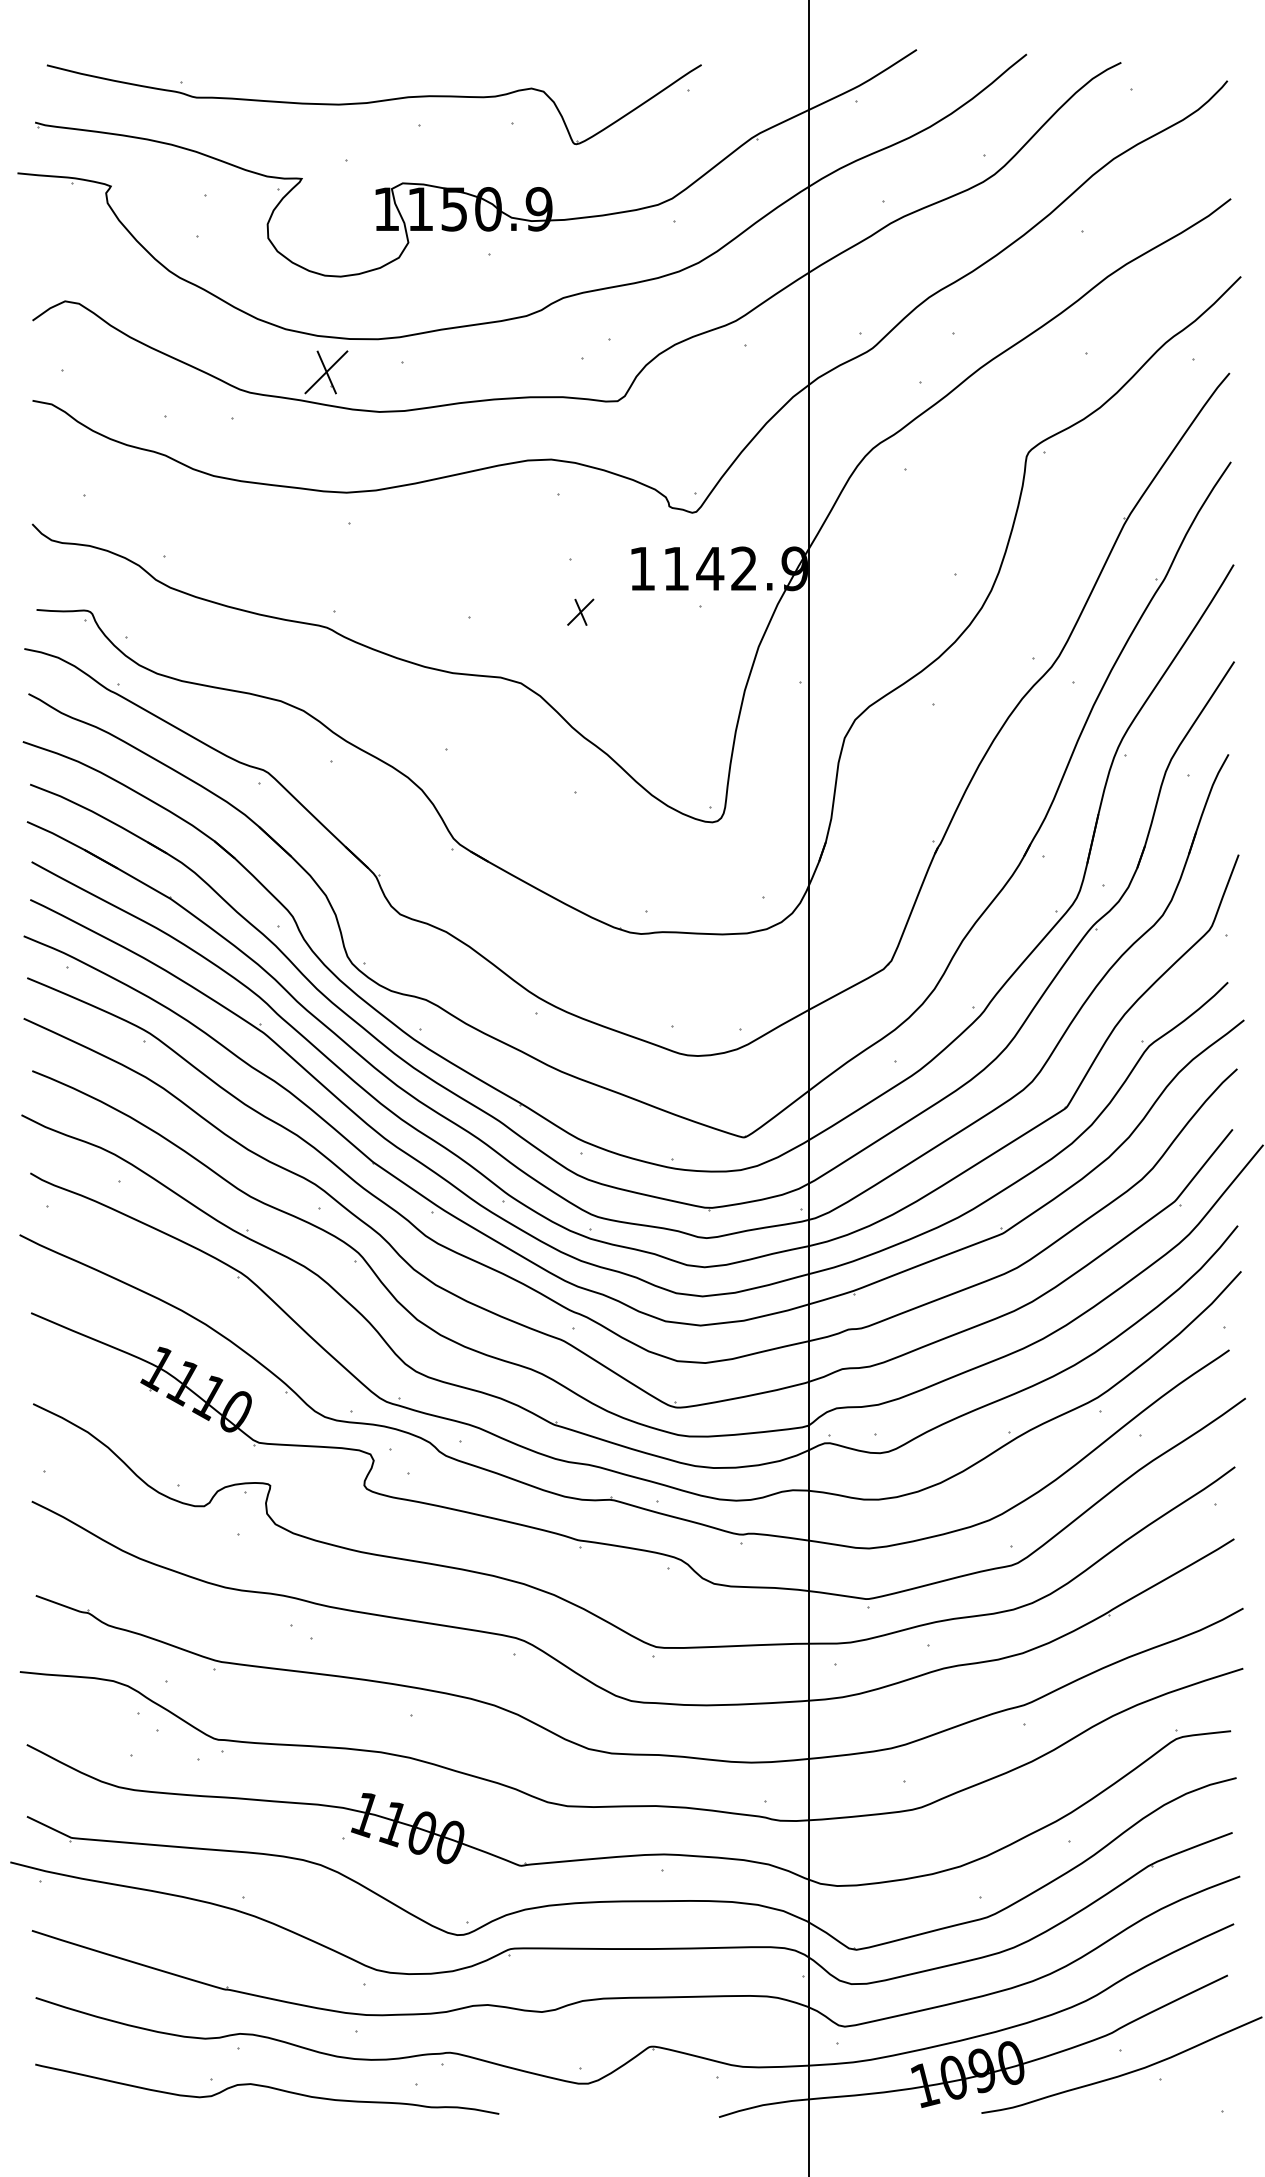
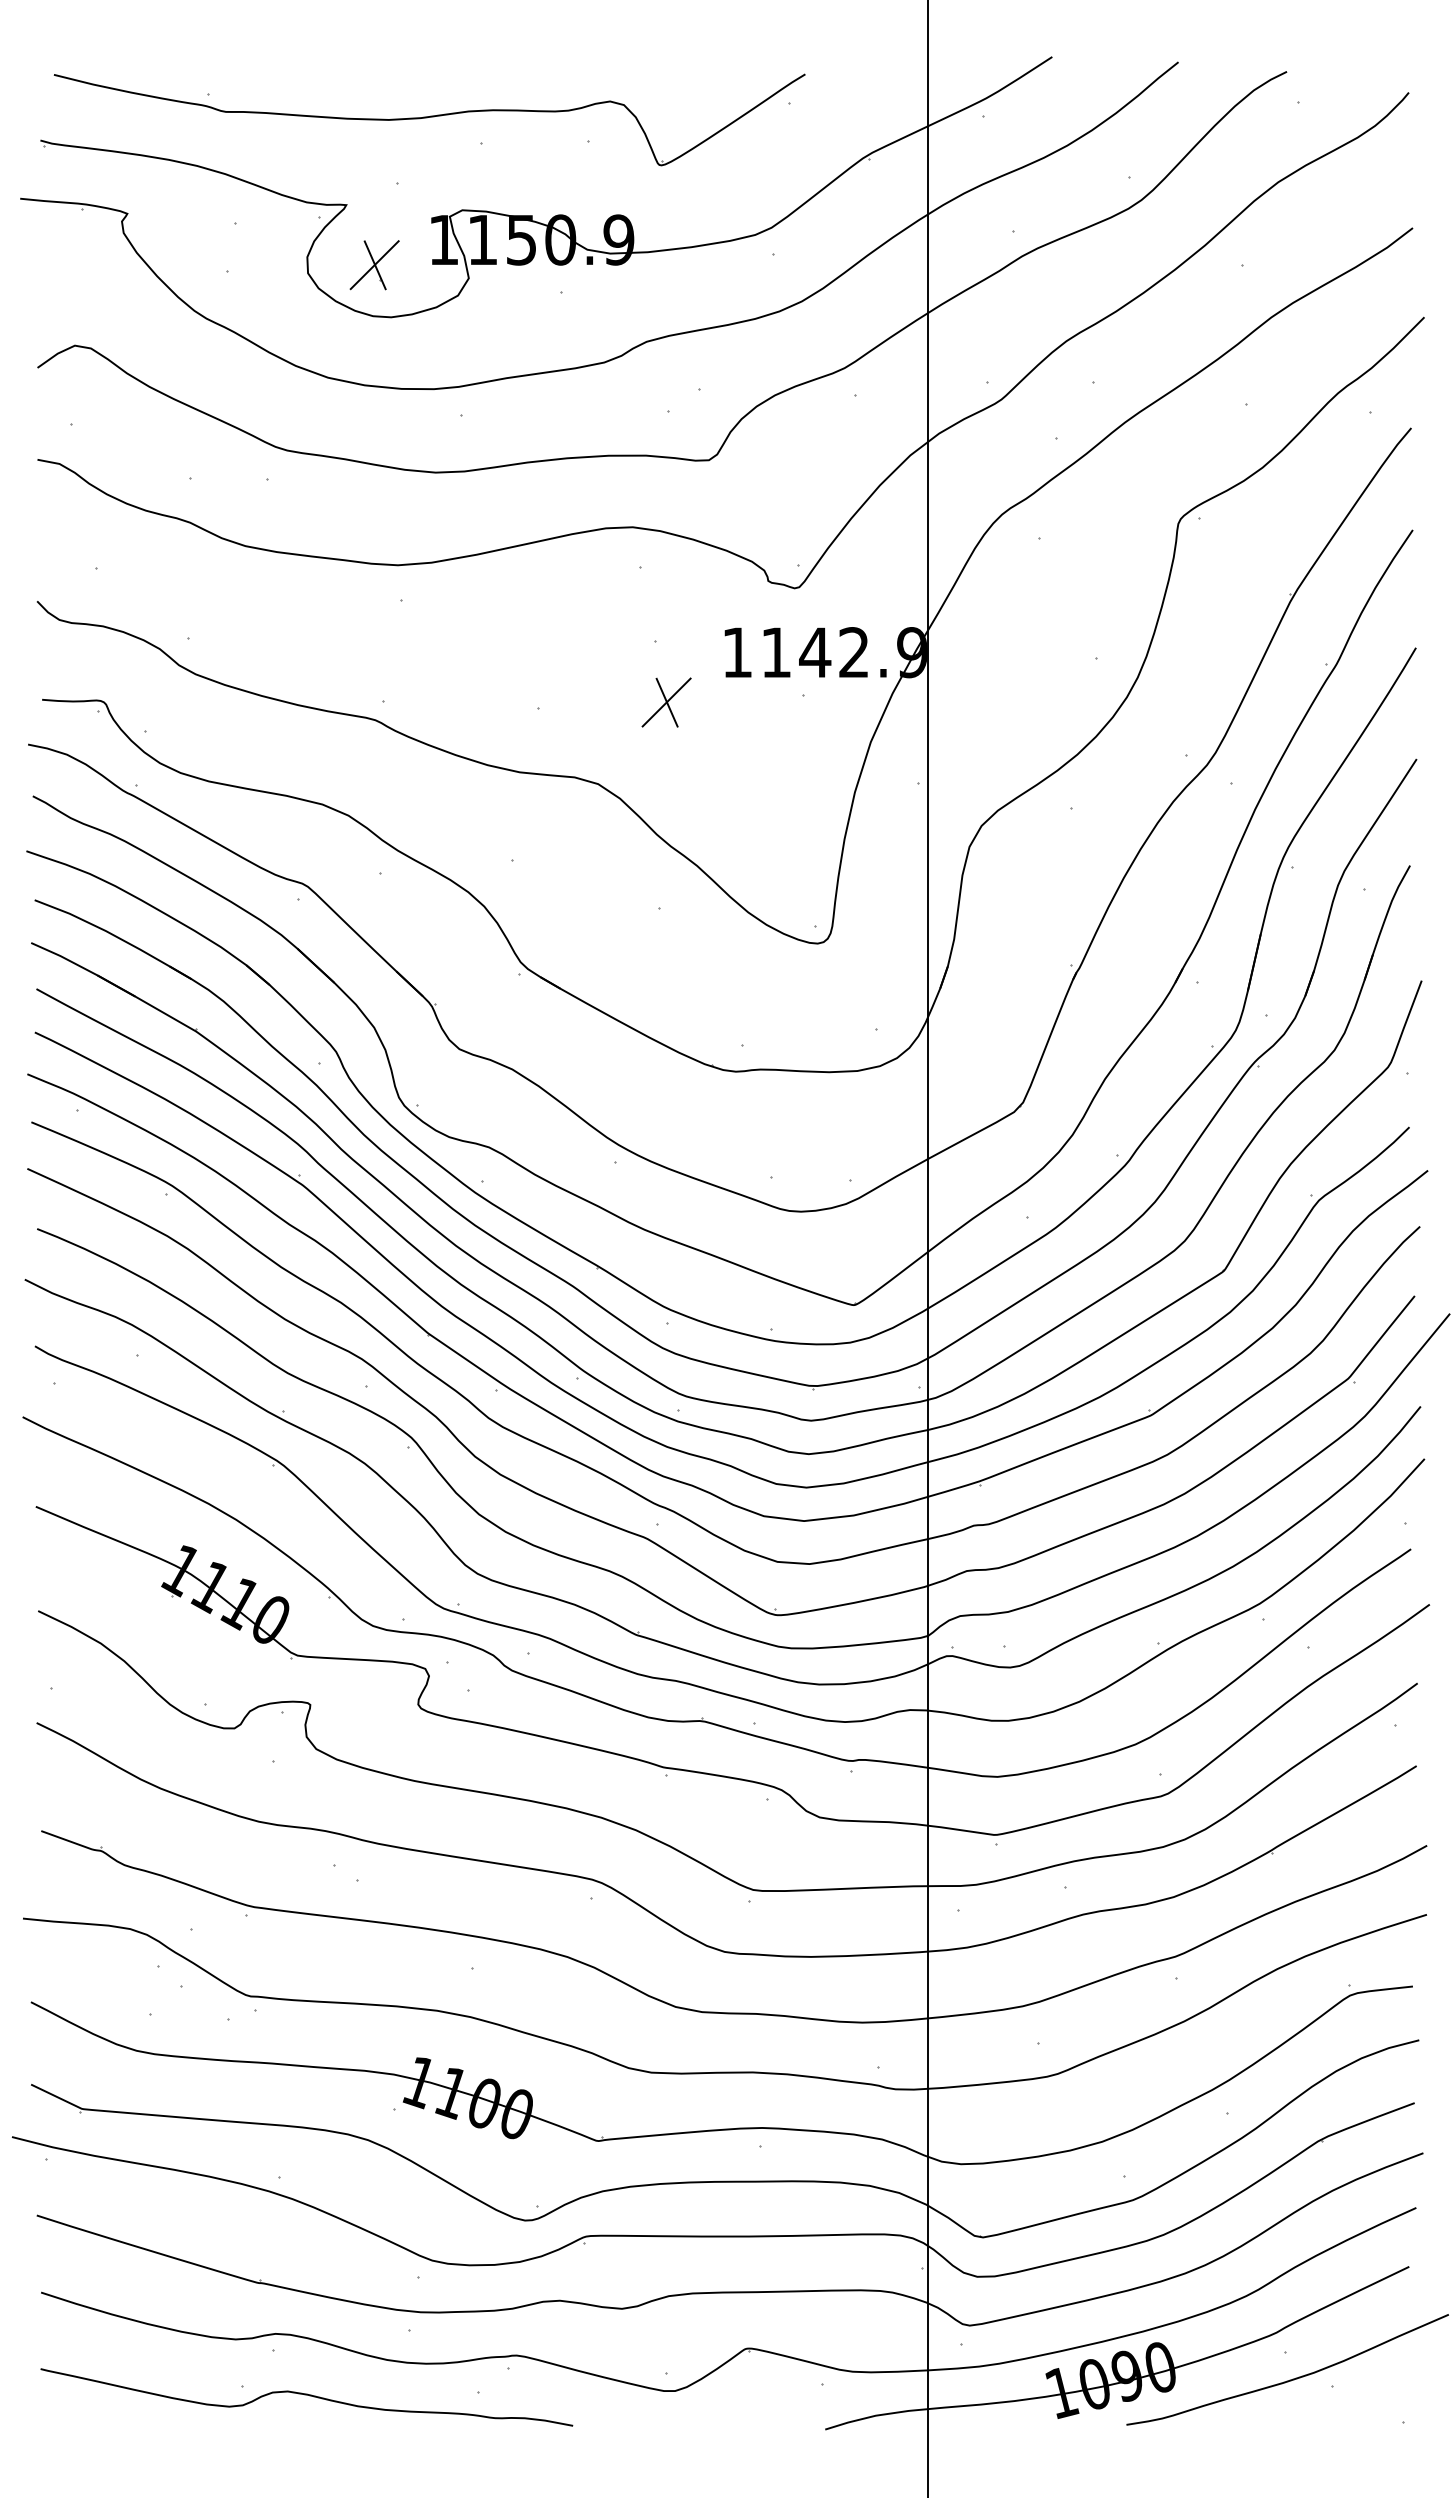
part: (326, 372) -> (374, 265), moved
part: (580, 612) -> (666, 702), size x1.67

